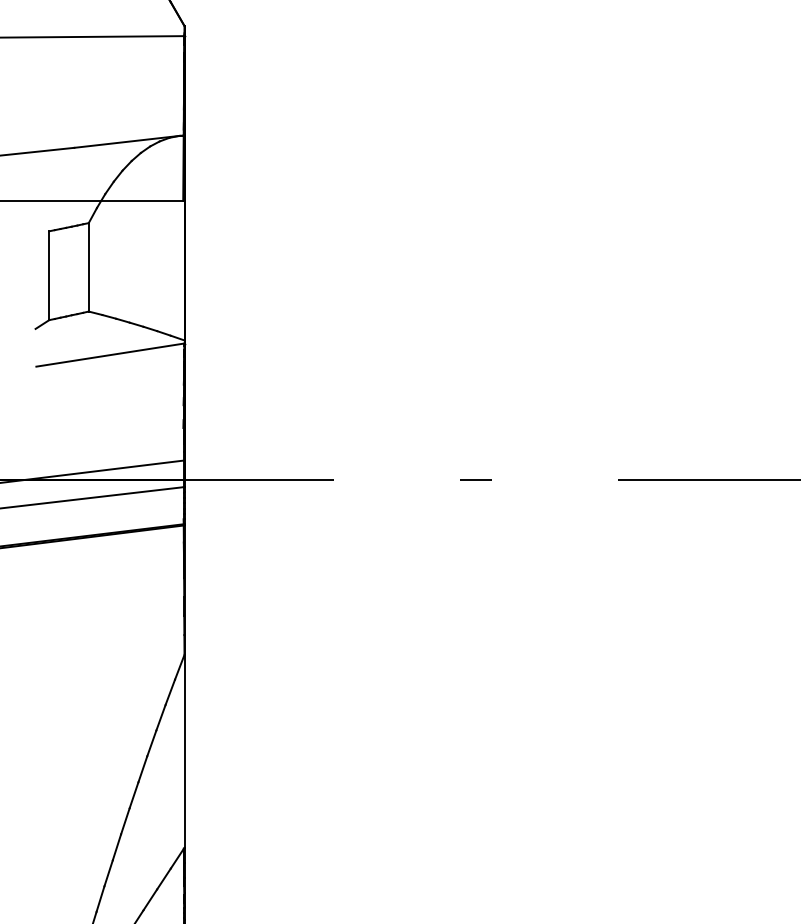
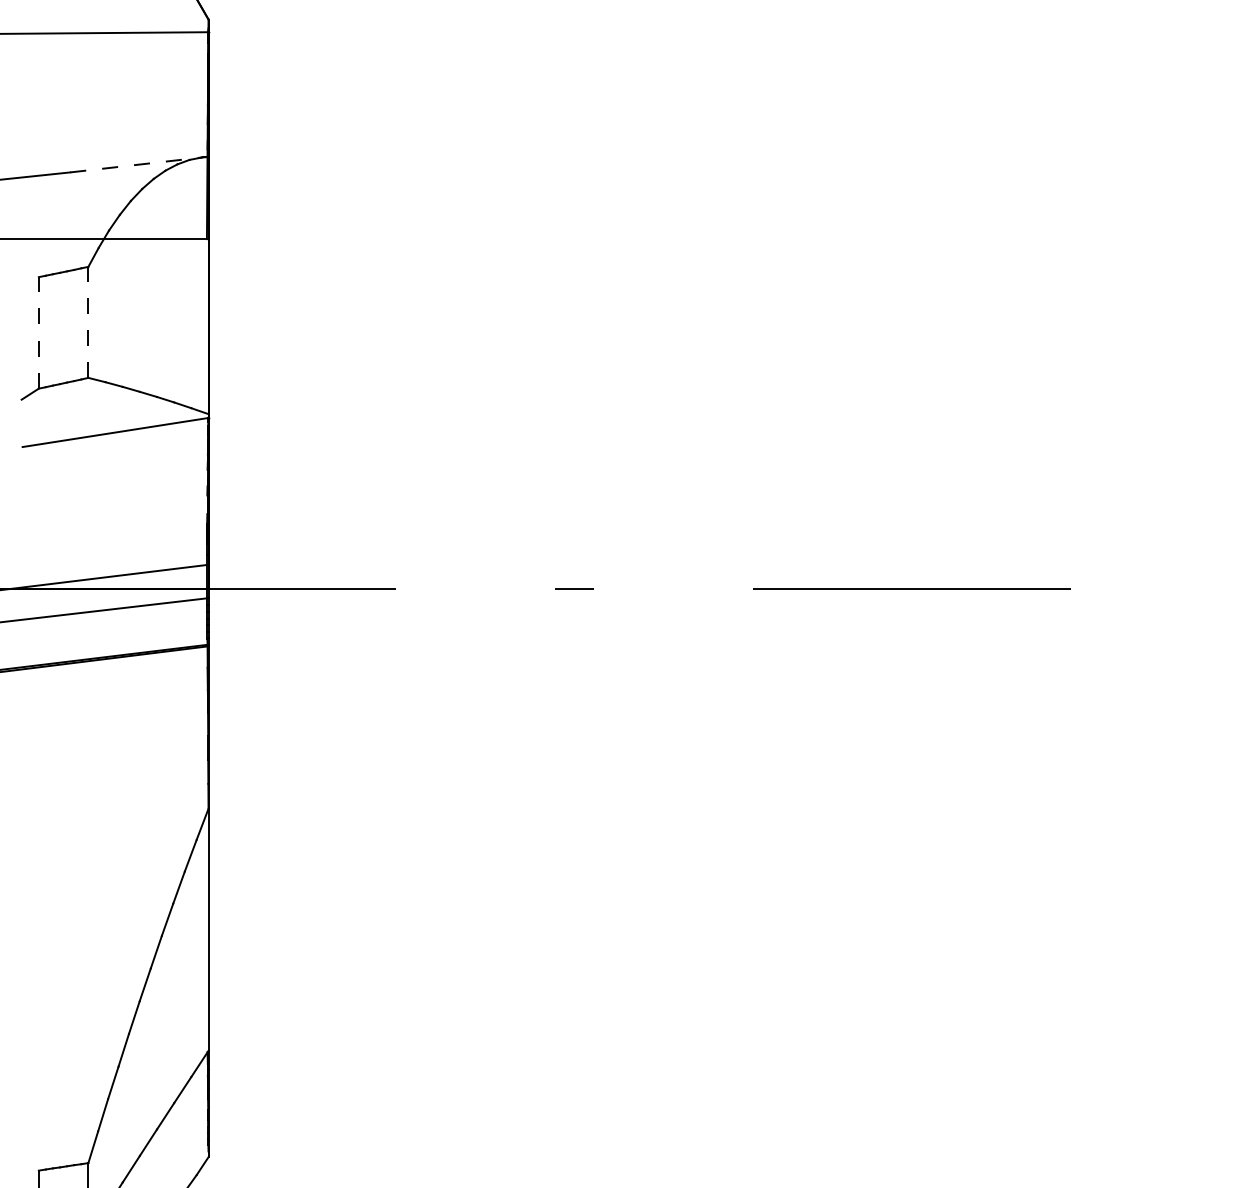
line: (127, 141) -> (136, 164), solid -> dashed
line: (88, 267) -> (88, 322), solid -> dashed
line: (49, 275) -> (38, 332), solid -> dashed

